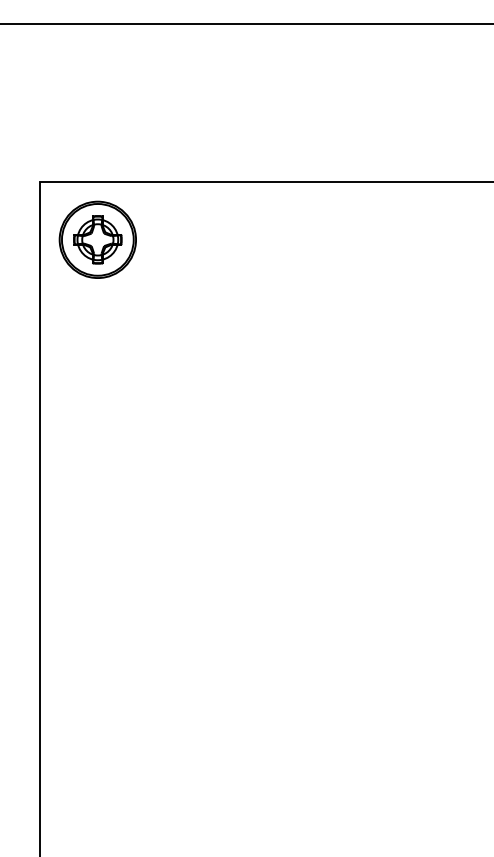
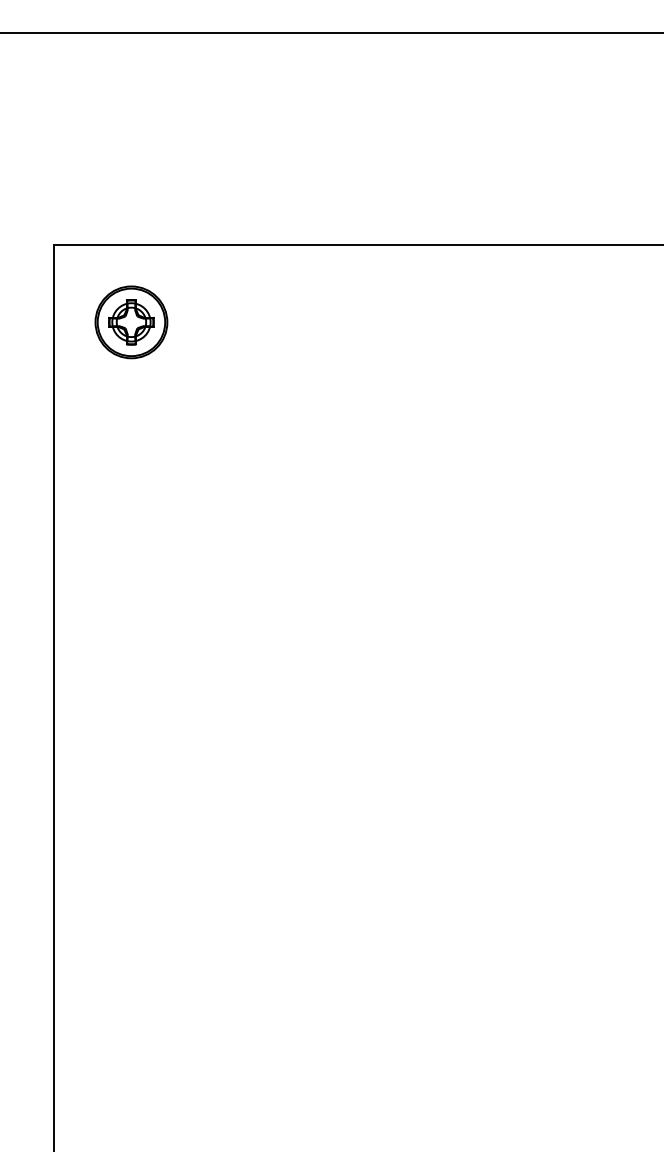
part: (97, 239) -> (131, 322), size x0.7

